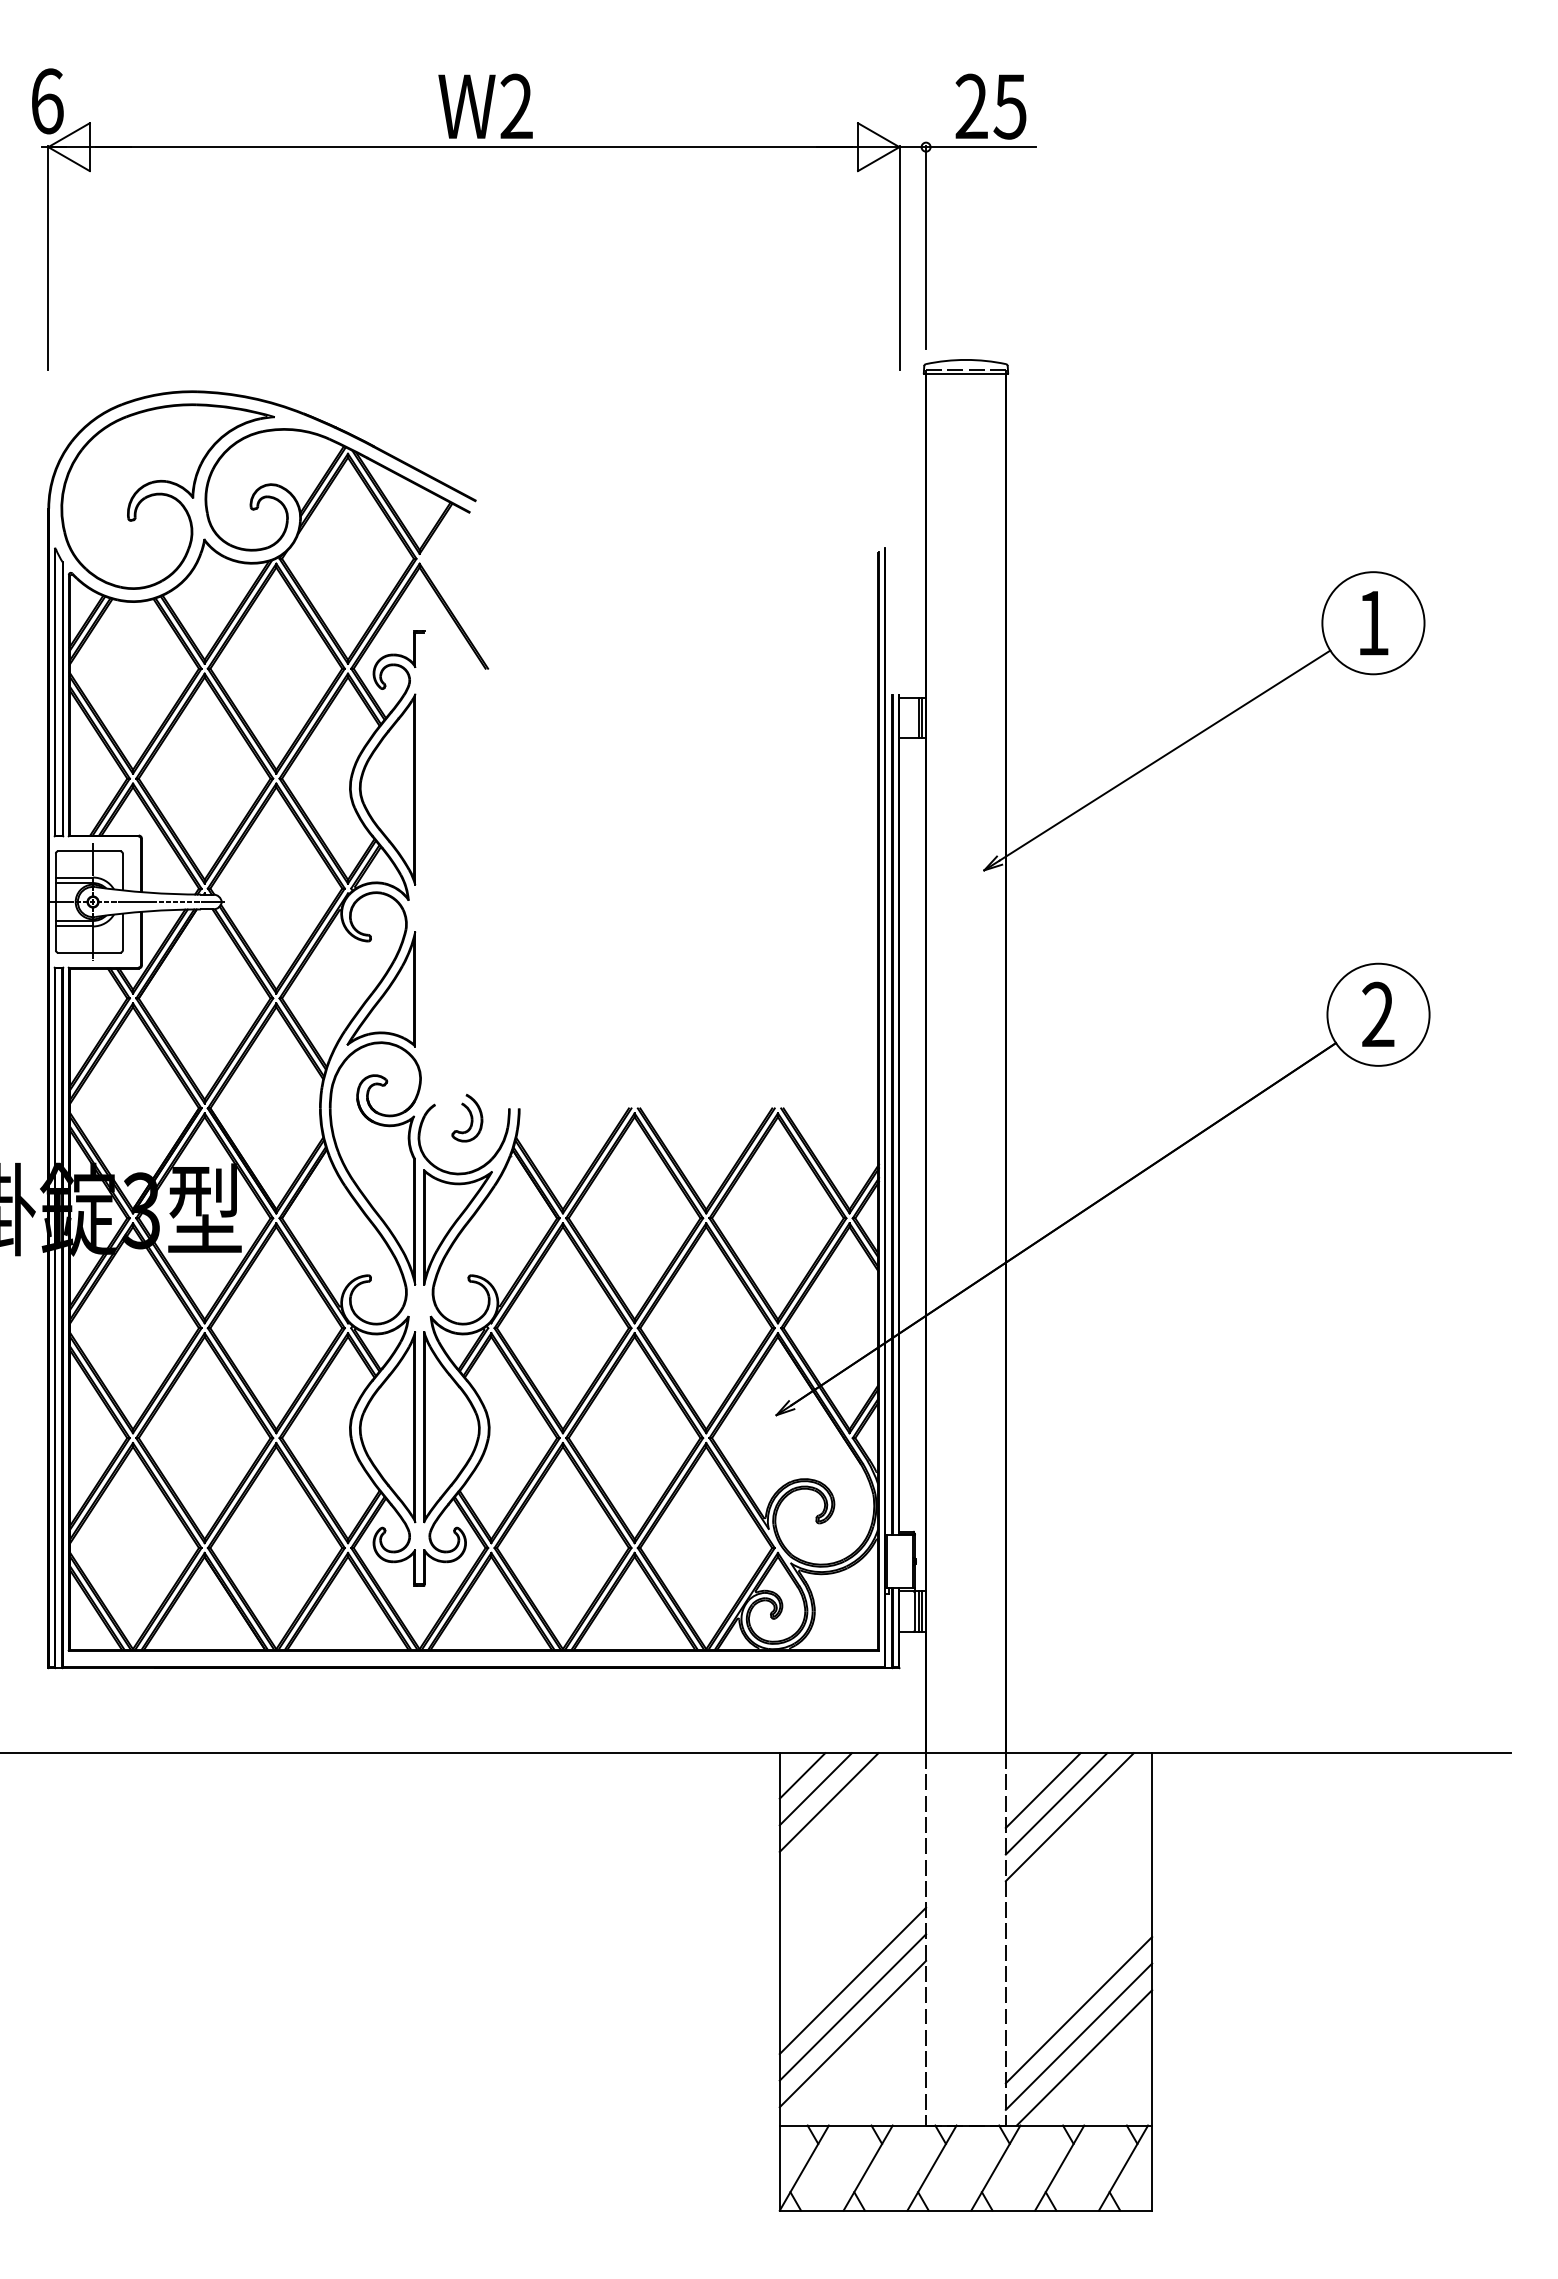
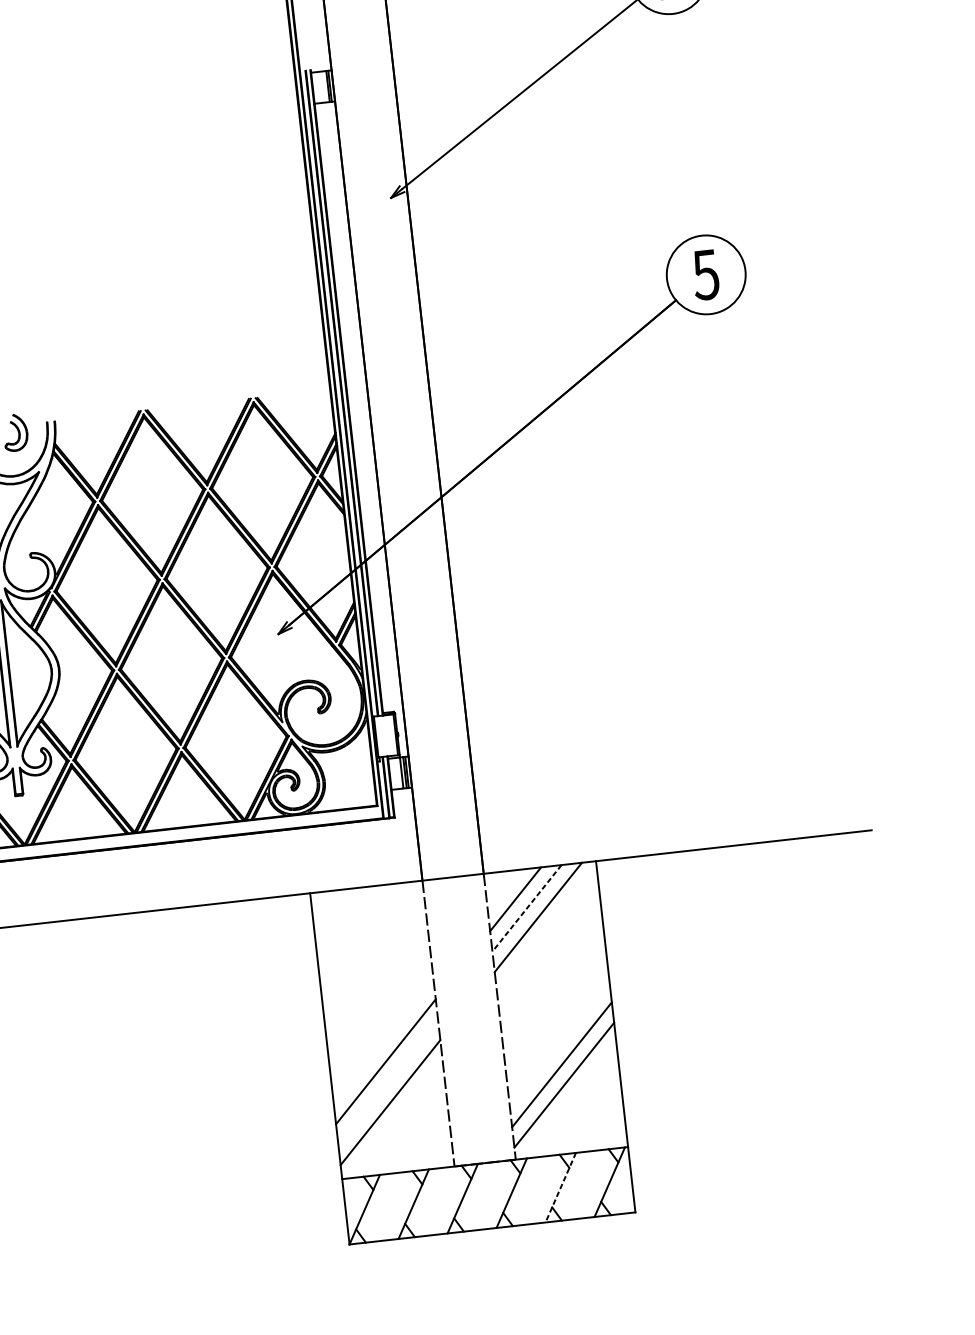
text: (1377, 1014) -> (705, 274), 2 -> 5
line: (802, 1775) -> (329, 908), removed
line: (815, 1789) -> (340, 918), removed
line: (828, 1802) -> (351, 926), removed
line: (1056, 1803) -> (526, 908), solid -> dashed
line: (852, 2007) -> (387, 1082), removed
line: (1084, 2057) -> (570, 1100), removed
line: (1059, 2168) -> (560, 1188), solid -> dashed

